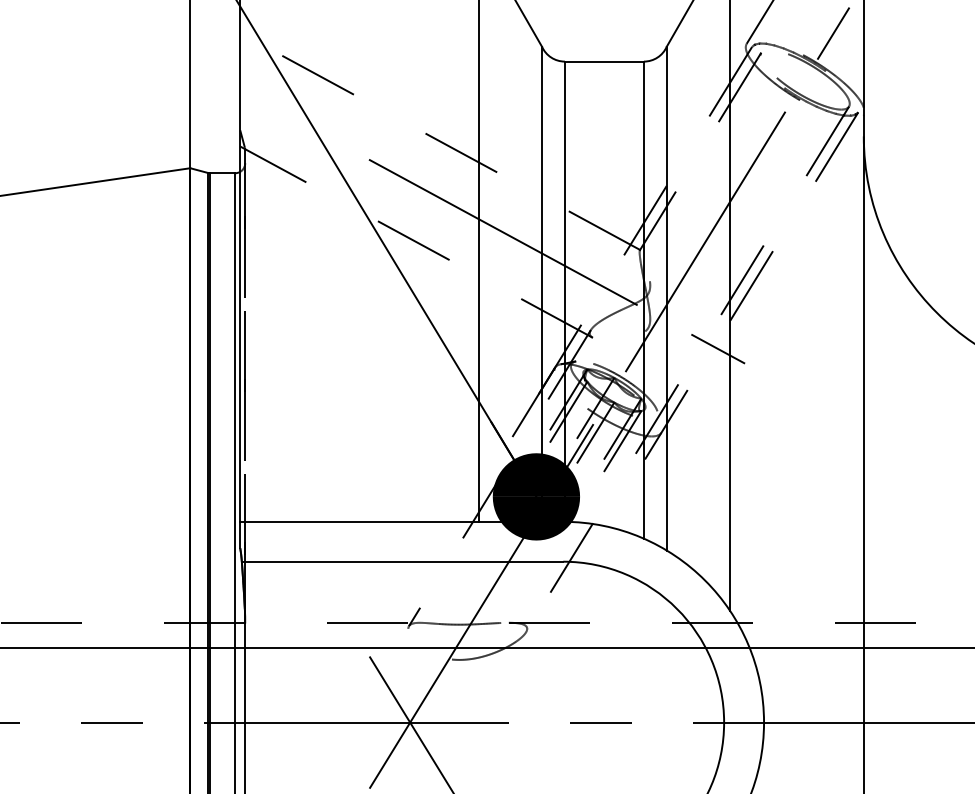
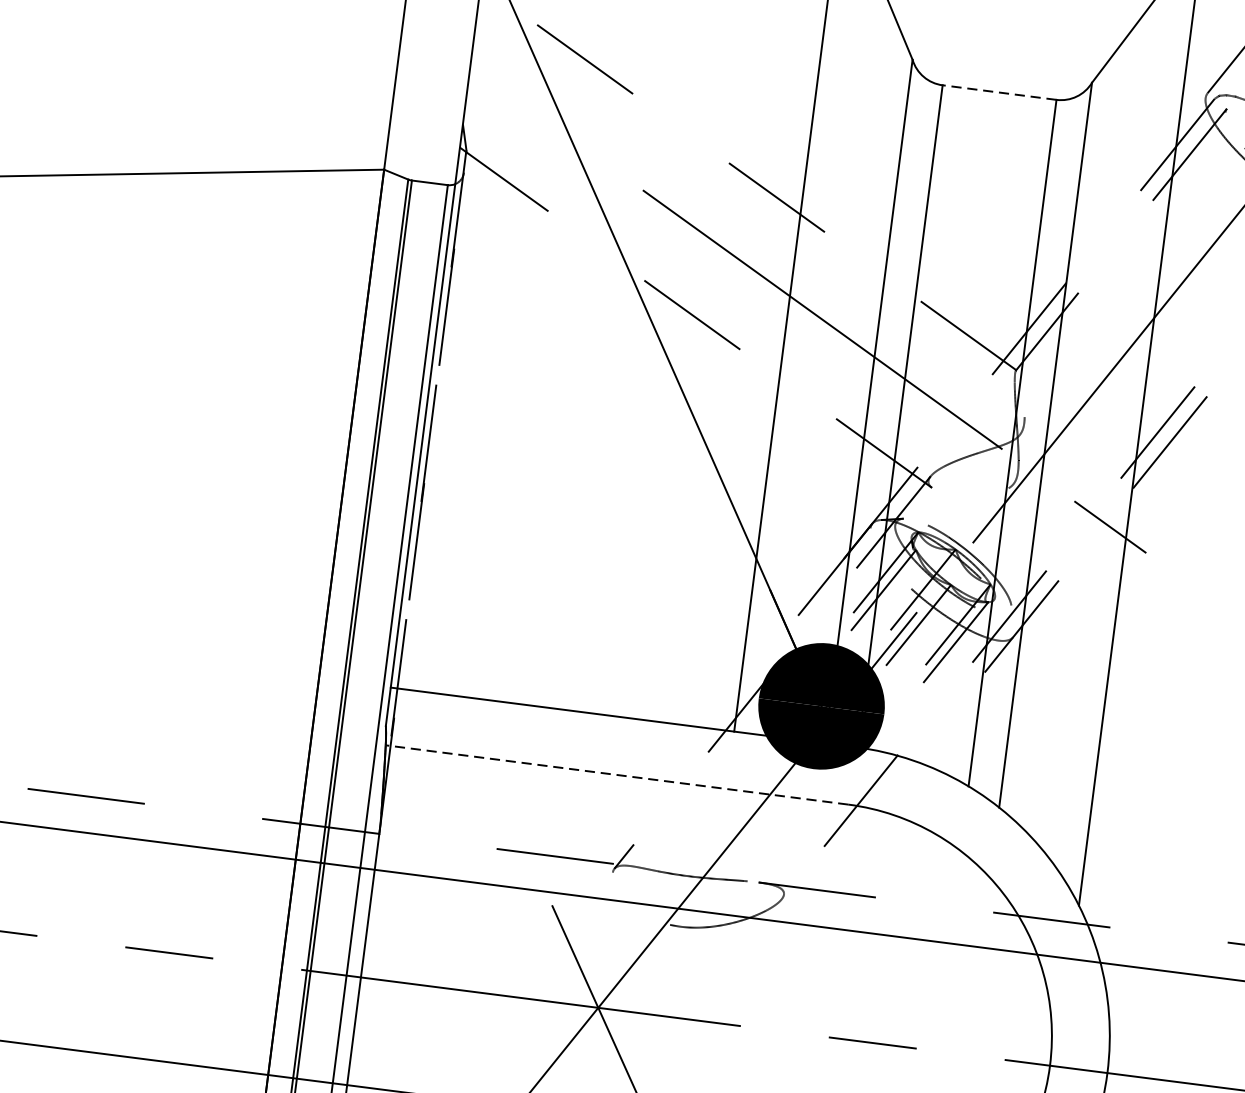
line: (604, 61) -> (999, 92), solid -> dashed
line: (402, 561) -> (616, 774), solid -> dashed

